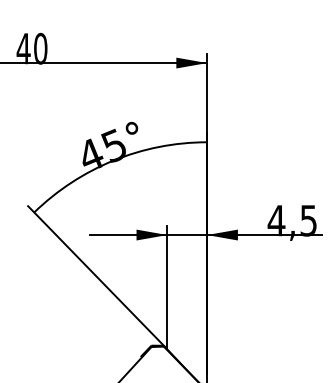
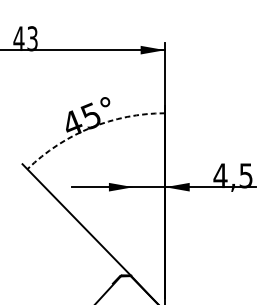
text: (40, 48) -> (32, 38), 40 -> 43
arc: (113, 160) -> (90, 127), solid -> dashed
line: (167, 286) -> (133, 228), removed

